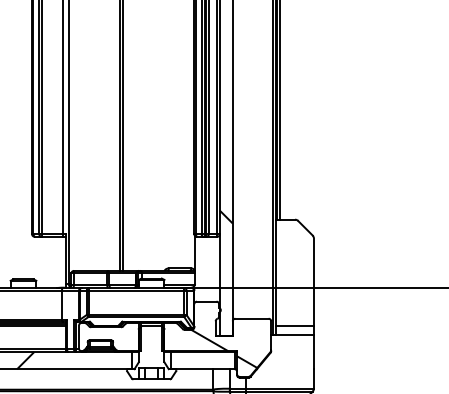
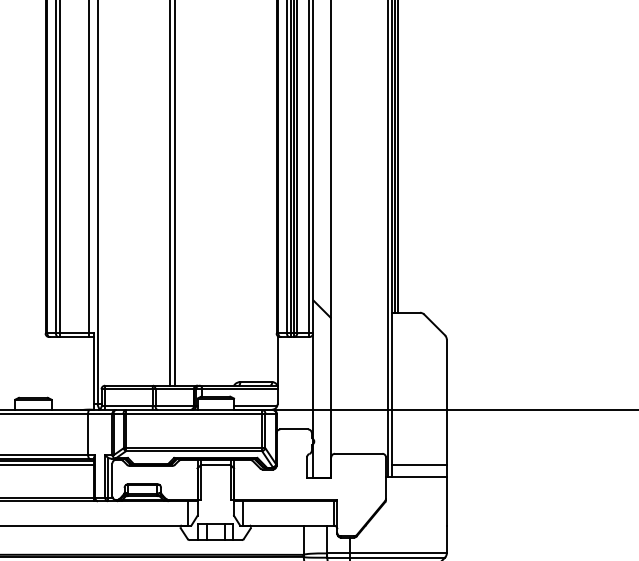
hatch: (224, 348) -> (319, 496), removed
hatch: (25, 360) -> (36, 513), removed

